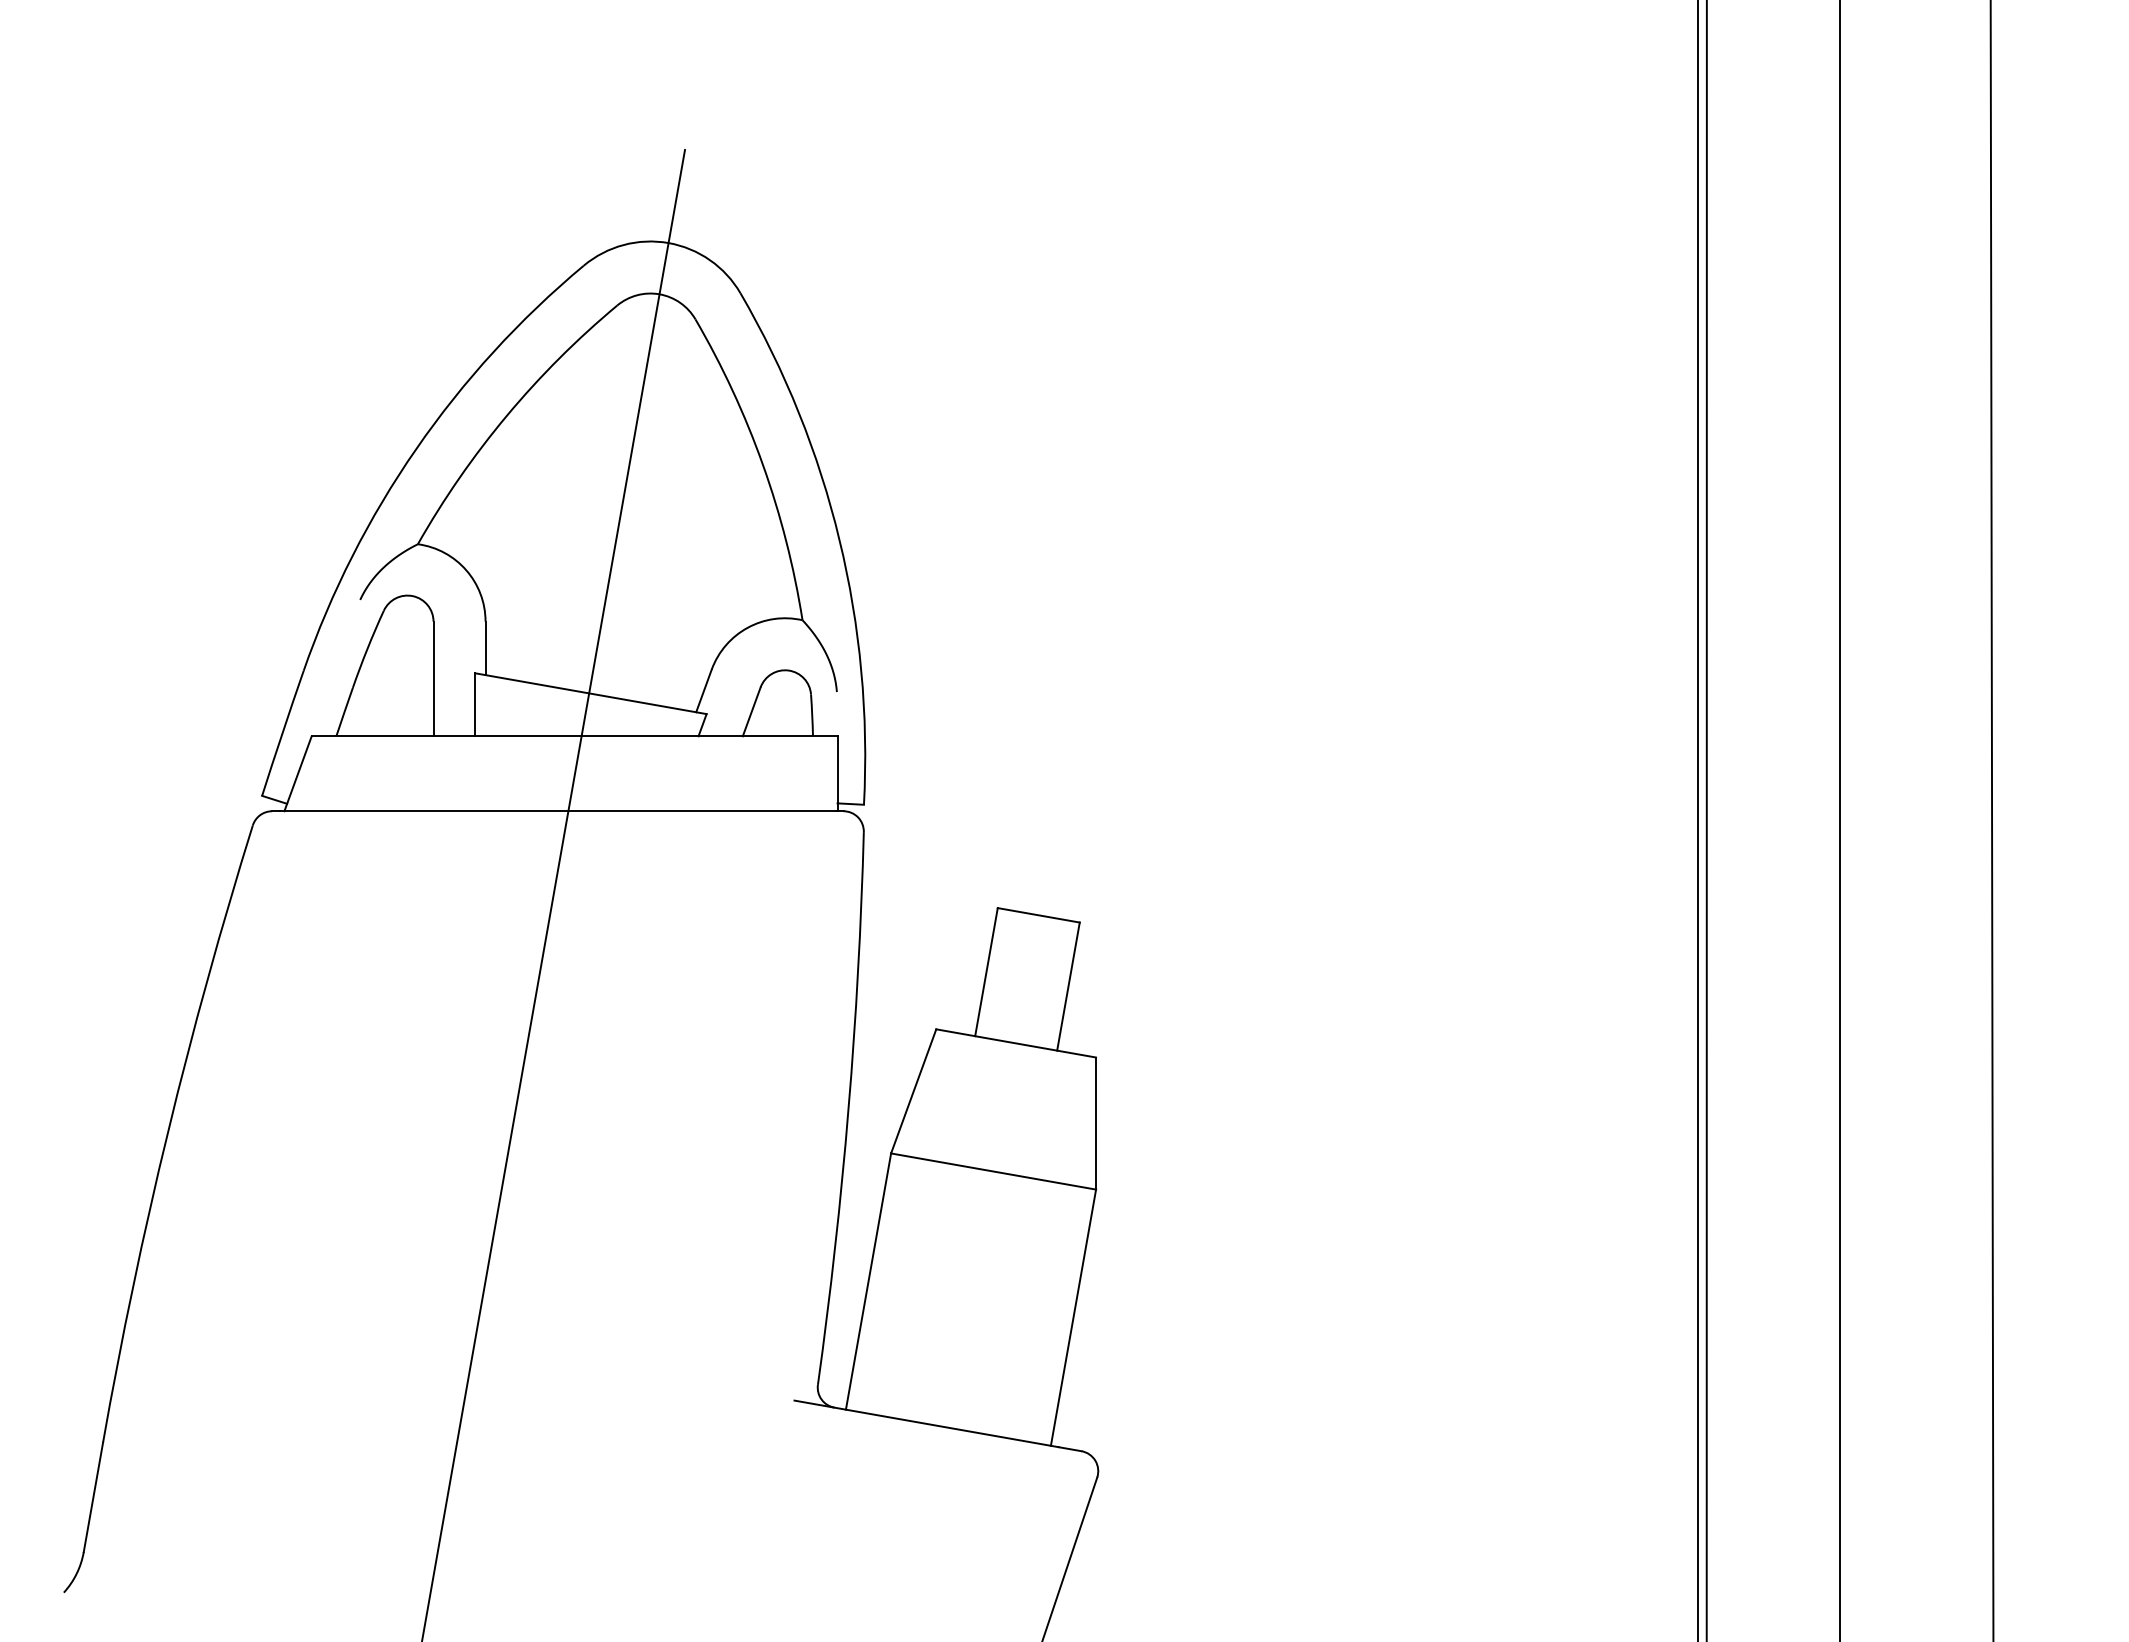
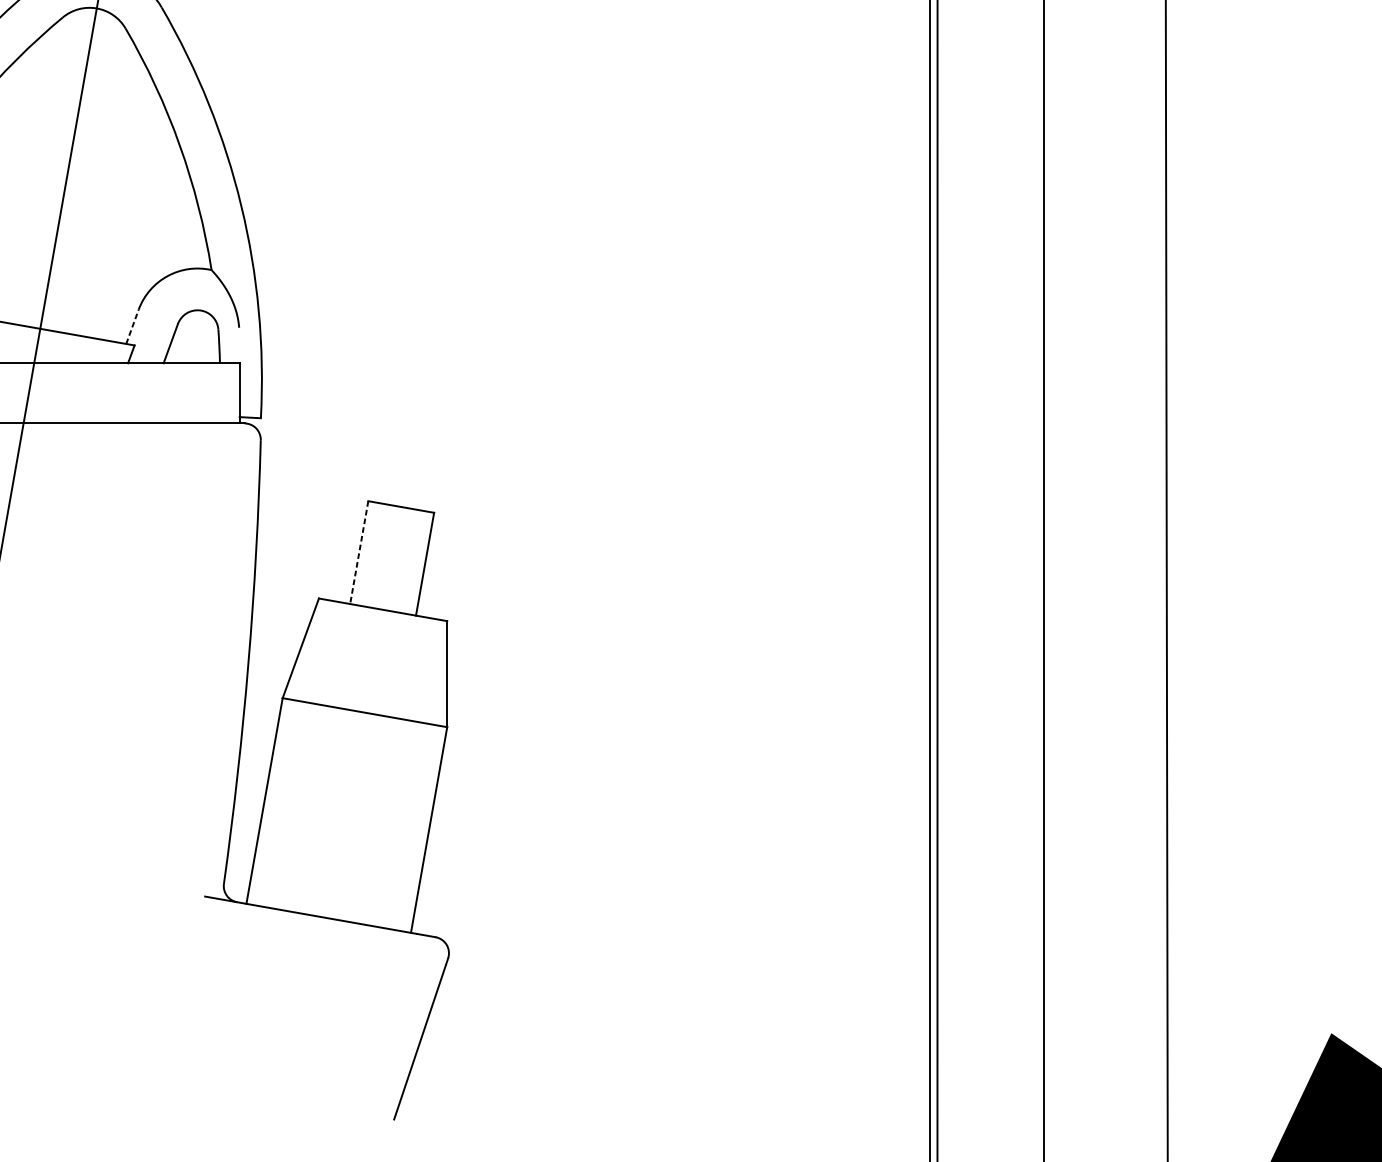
line: (703, 690) -> (132, 326), solid -> dashed
line: (986, 972) -> (359, 552), solid -> dashed

